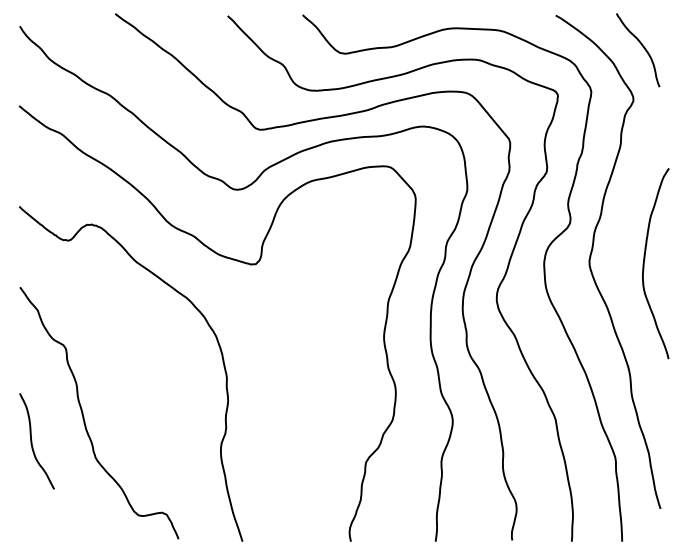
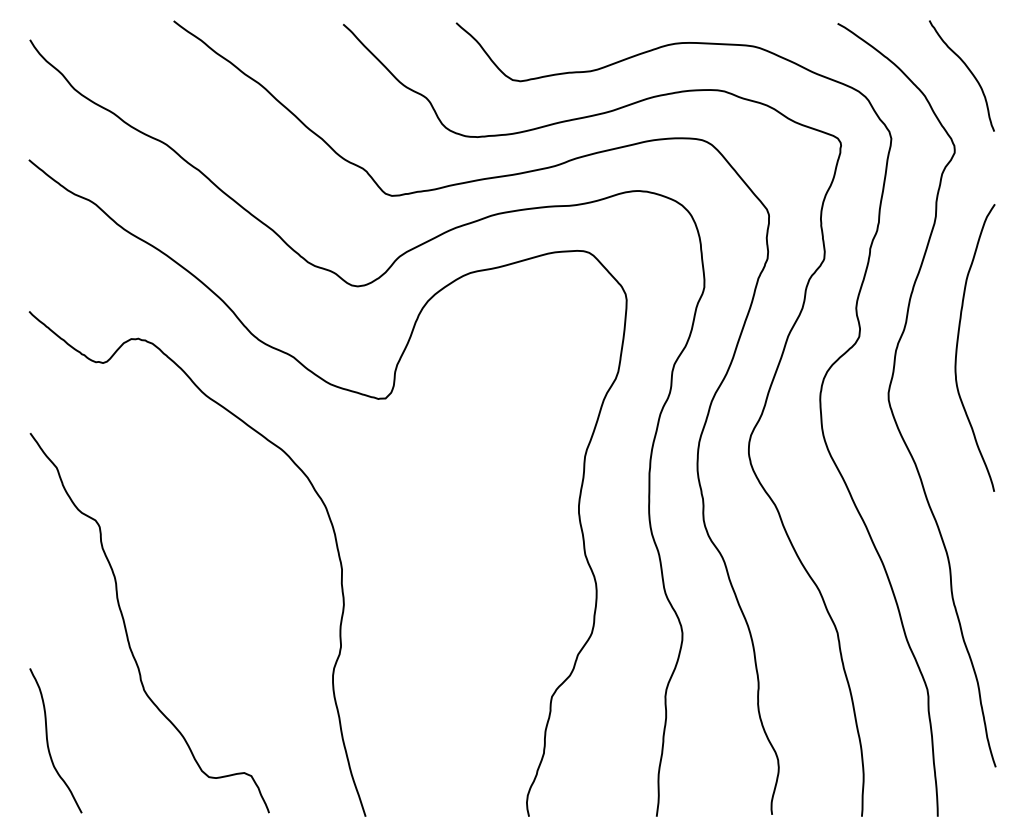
curve: (645, 259) -> (959, 341), moved
curve: (32, 441) -> (49, 741), moved

